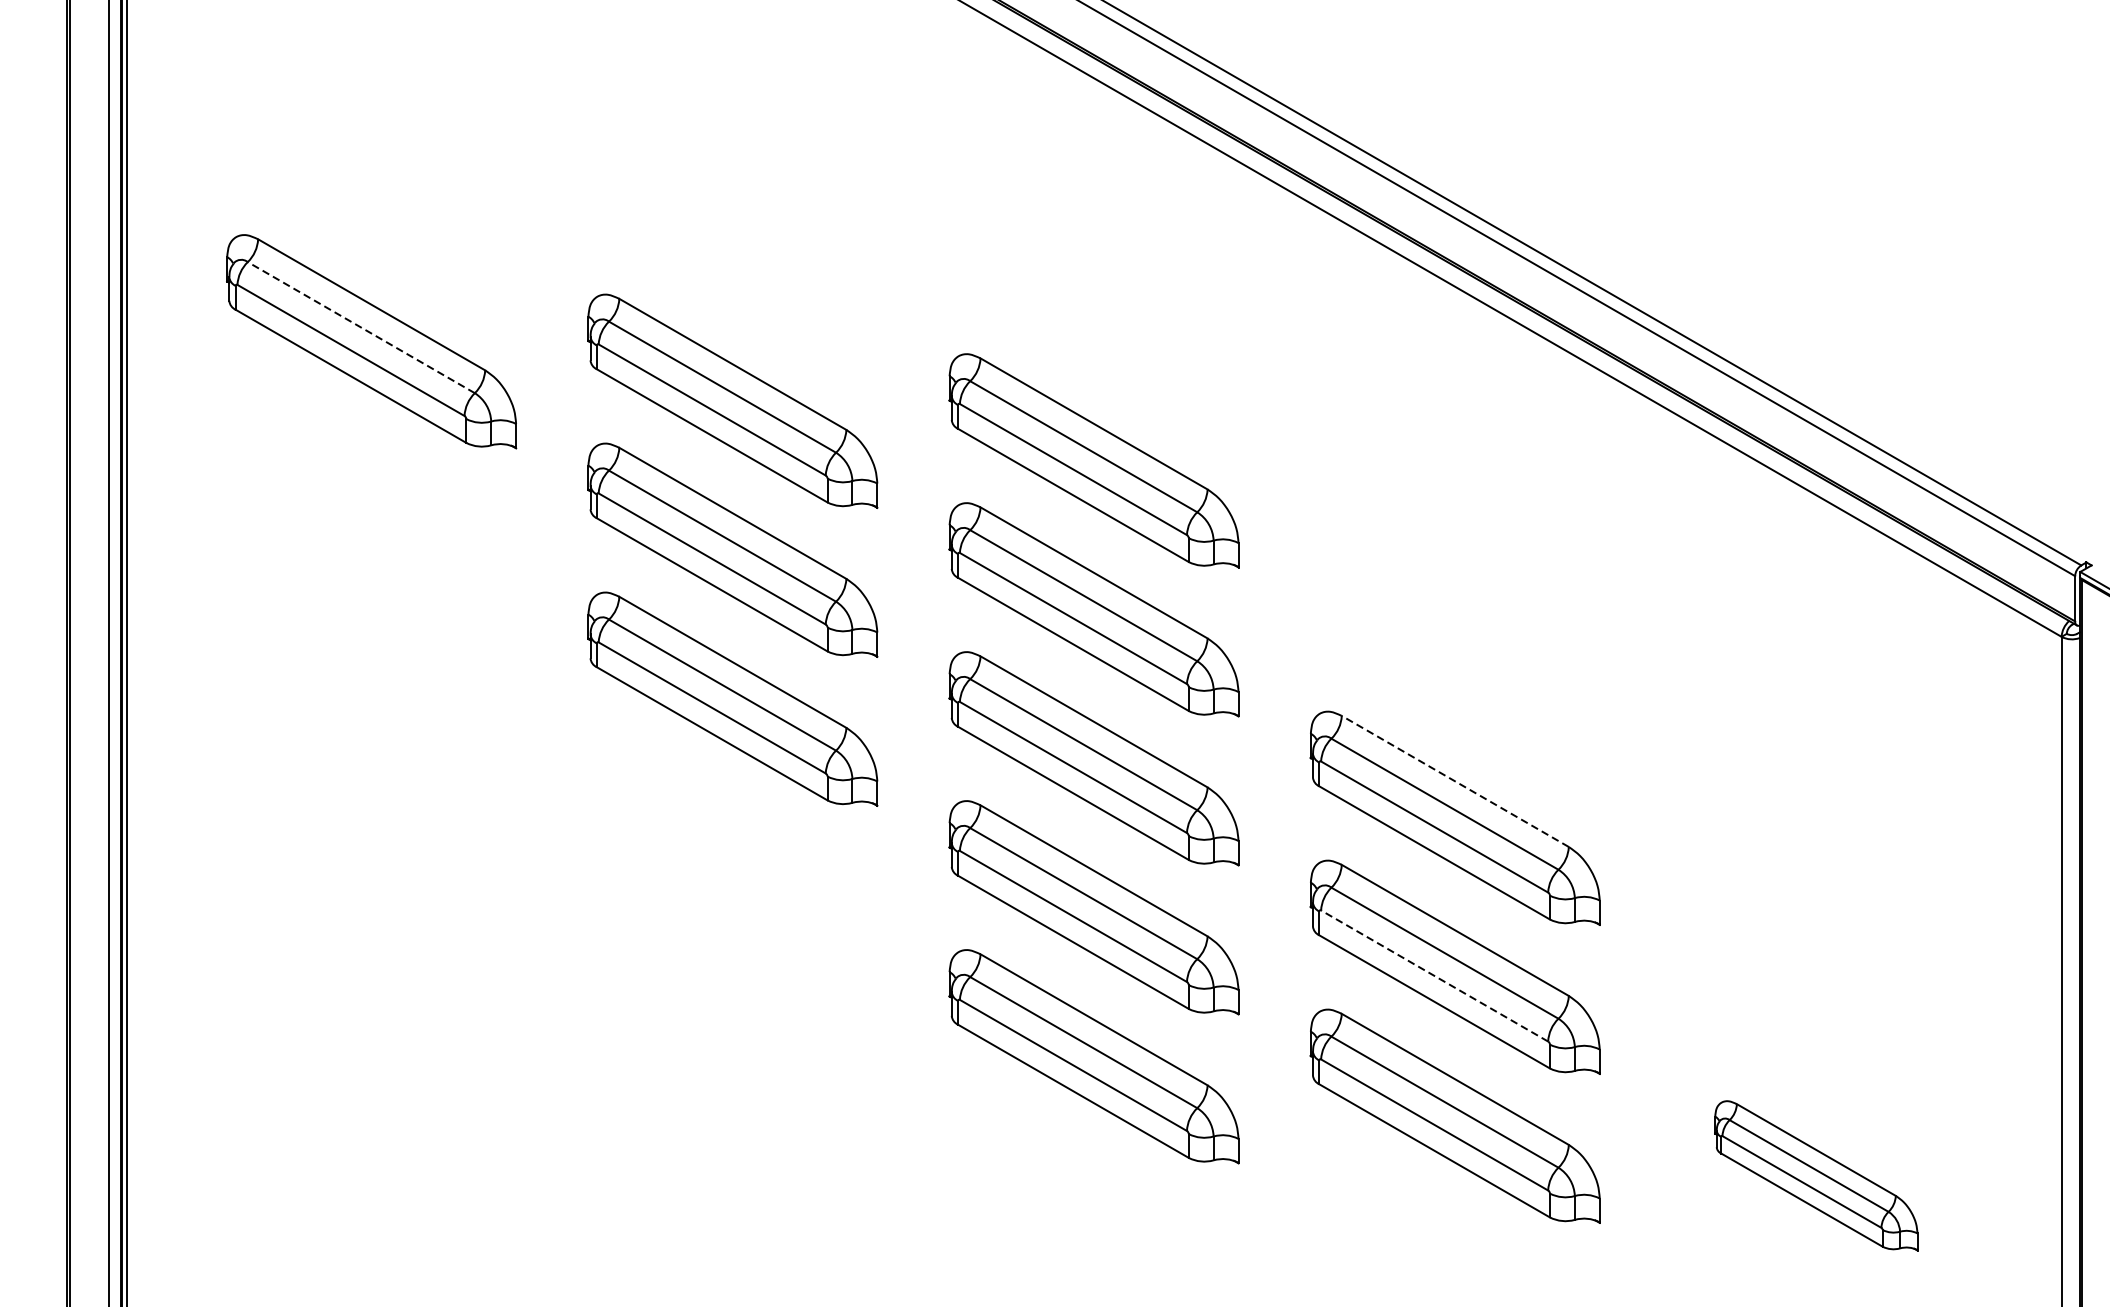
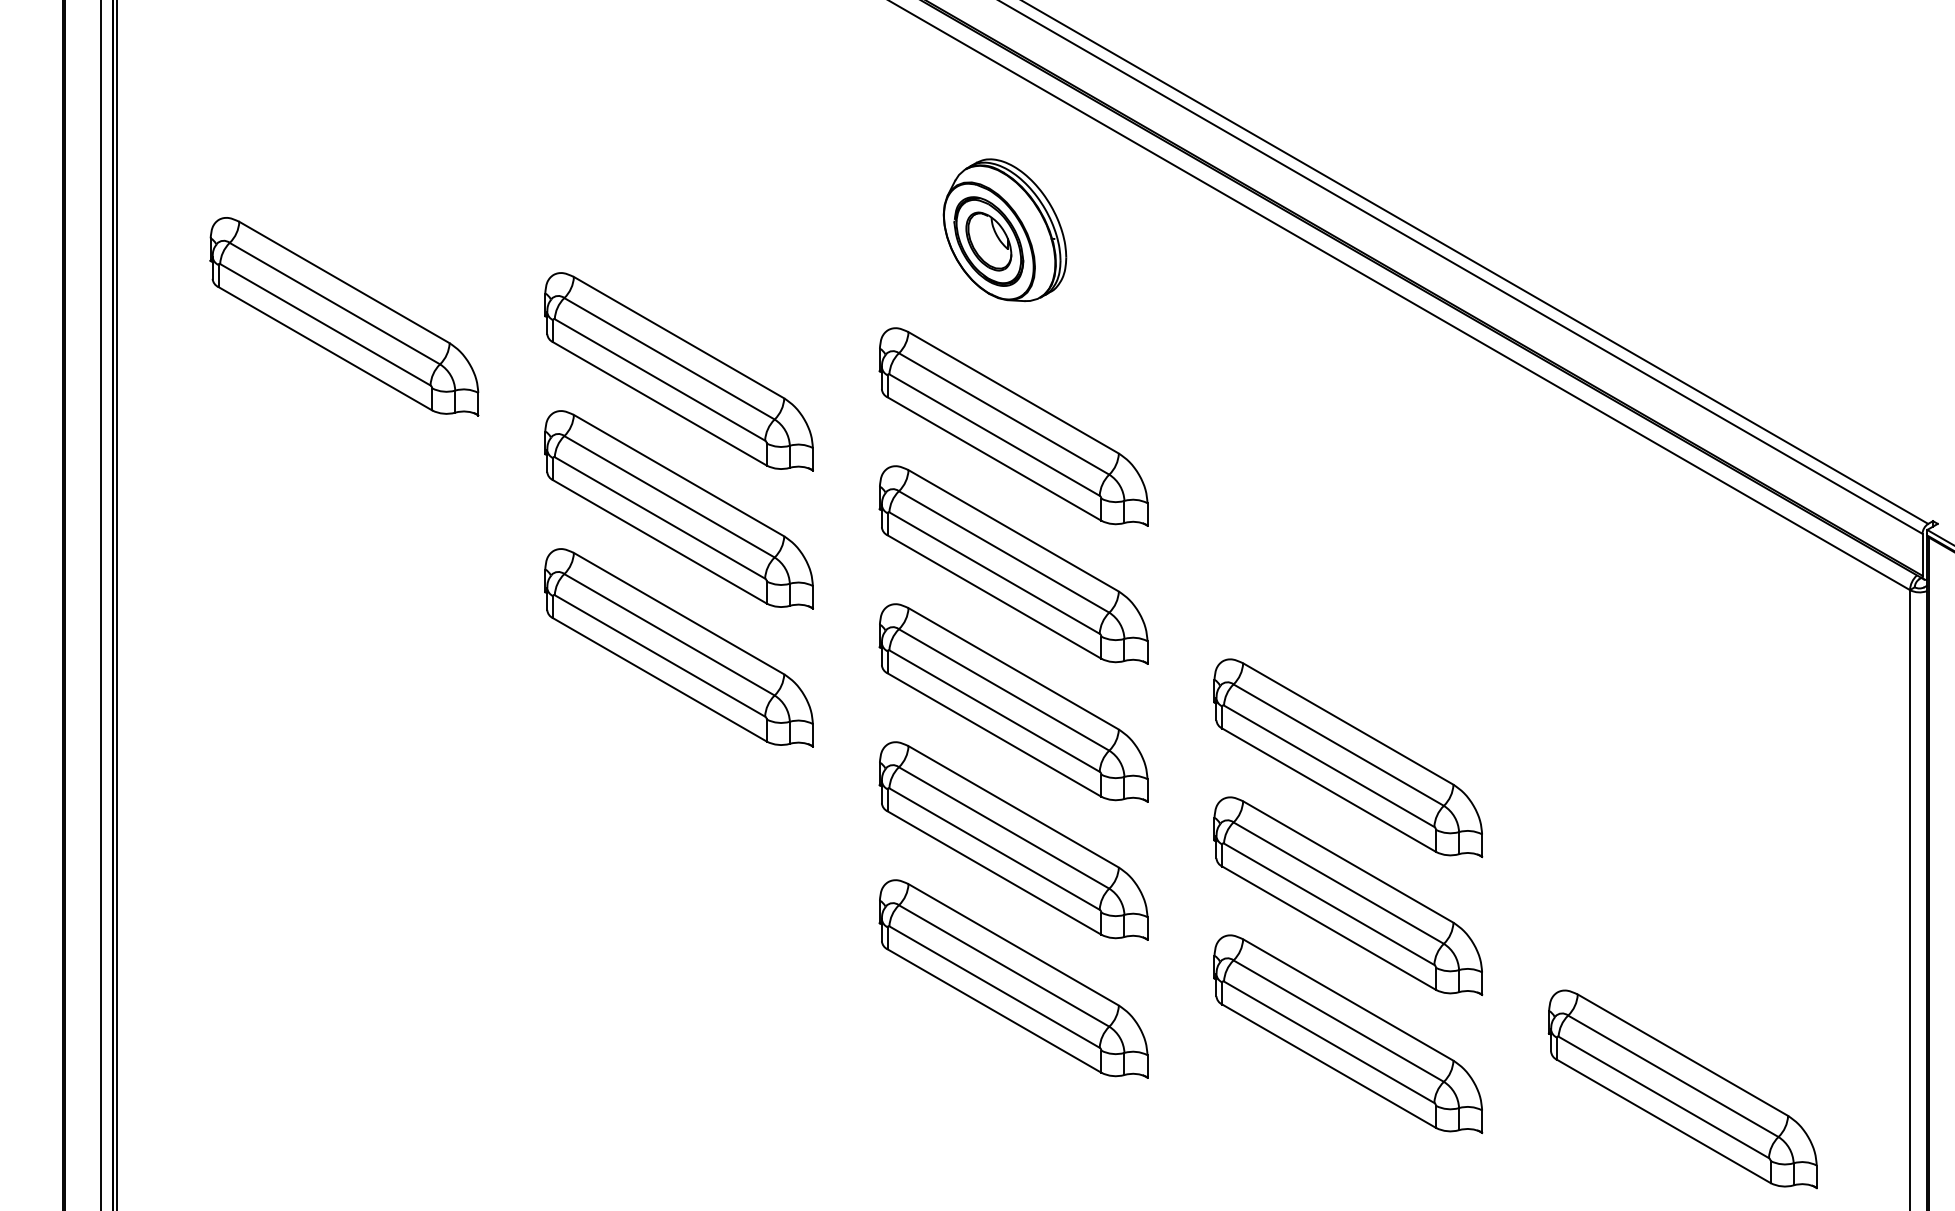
part: (1084, 248) -> (1004, 230), added
line: (360, 327) -> (334, 303), dashed -> solid
line: (1454, 780) -> (1347, 723), dashed -> solid
line: (1433, 976) -> (1328, 904), dashed -> solid
part: (1816, 1175) -> (1682, 1089), size x1.43

